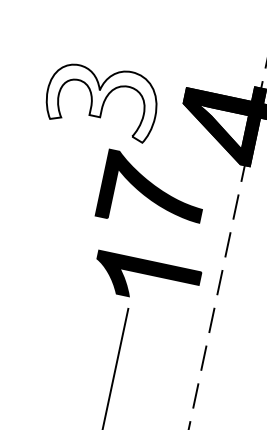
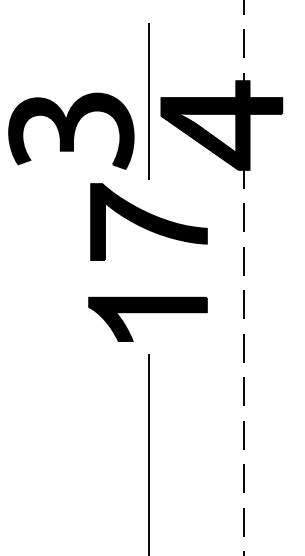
line: (174, 87) -> (148, 100), added
fill: (102, 99) -> (71, 130), added
part: (146, 279) -> (147, 318), moved

